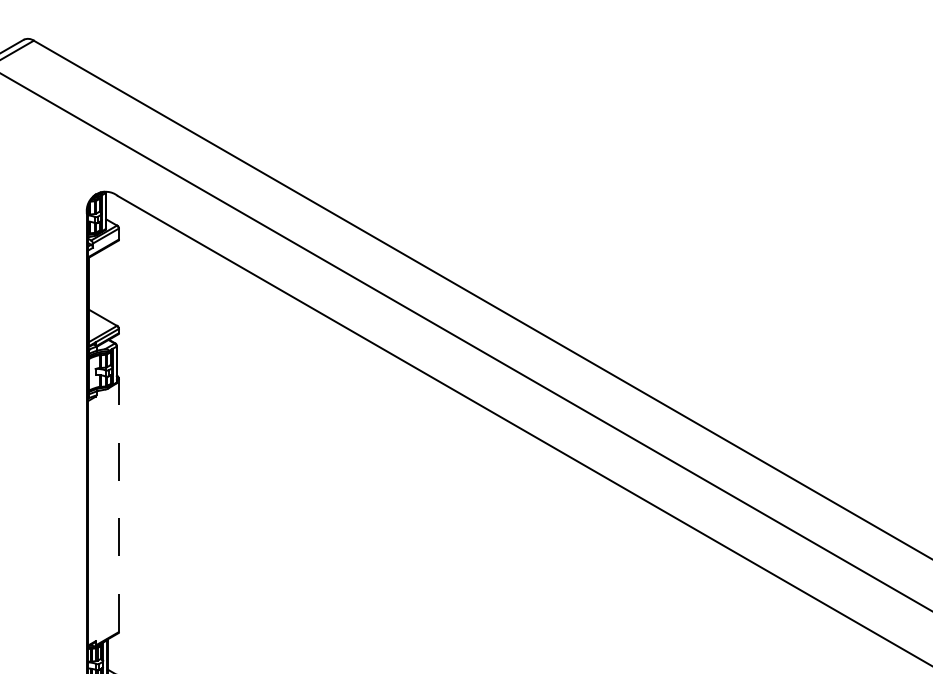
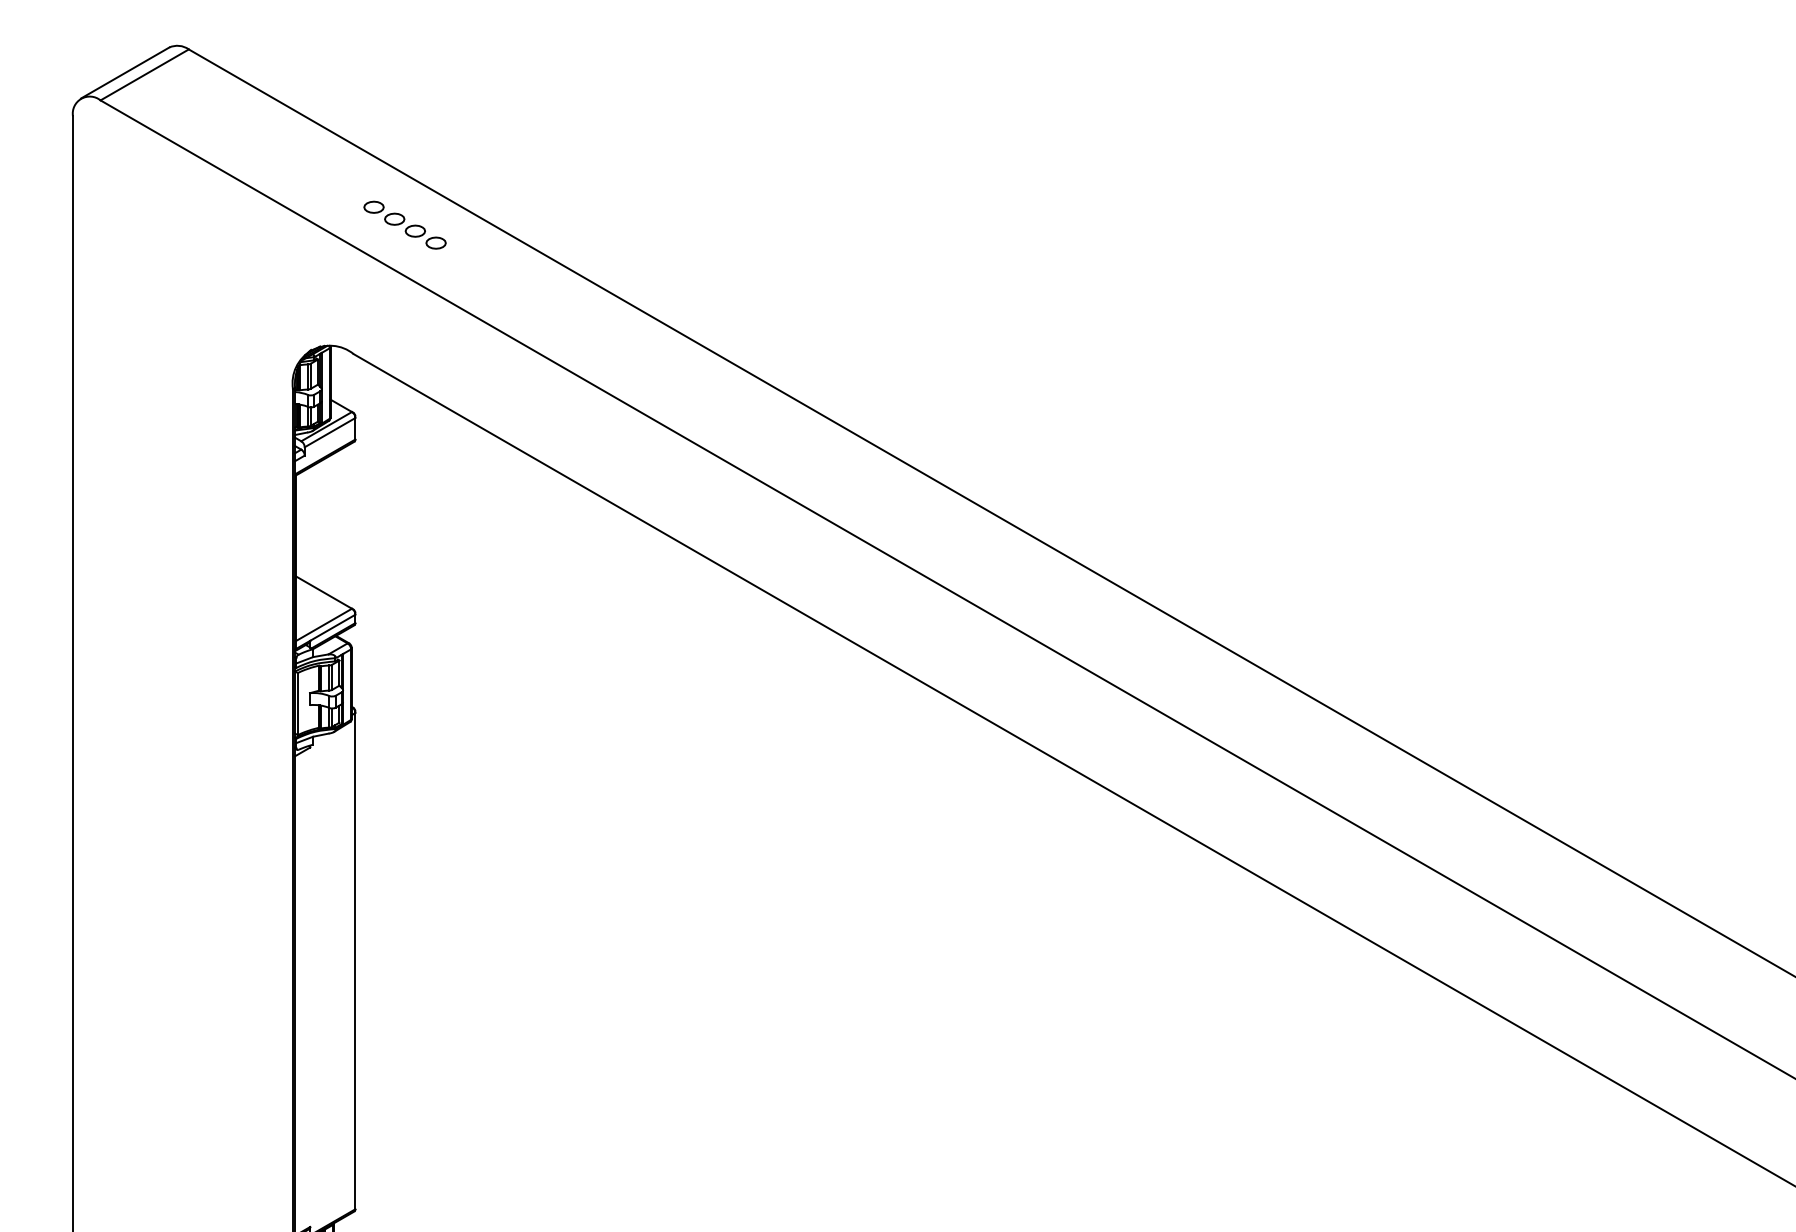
part: (143, 130) -> (403, 225), added
line: (118, 505) -> (354, 960), dashed -> solid

